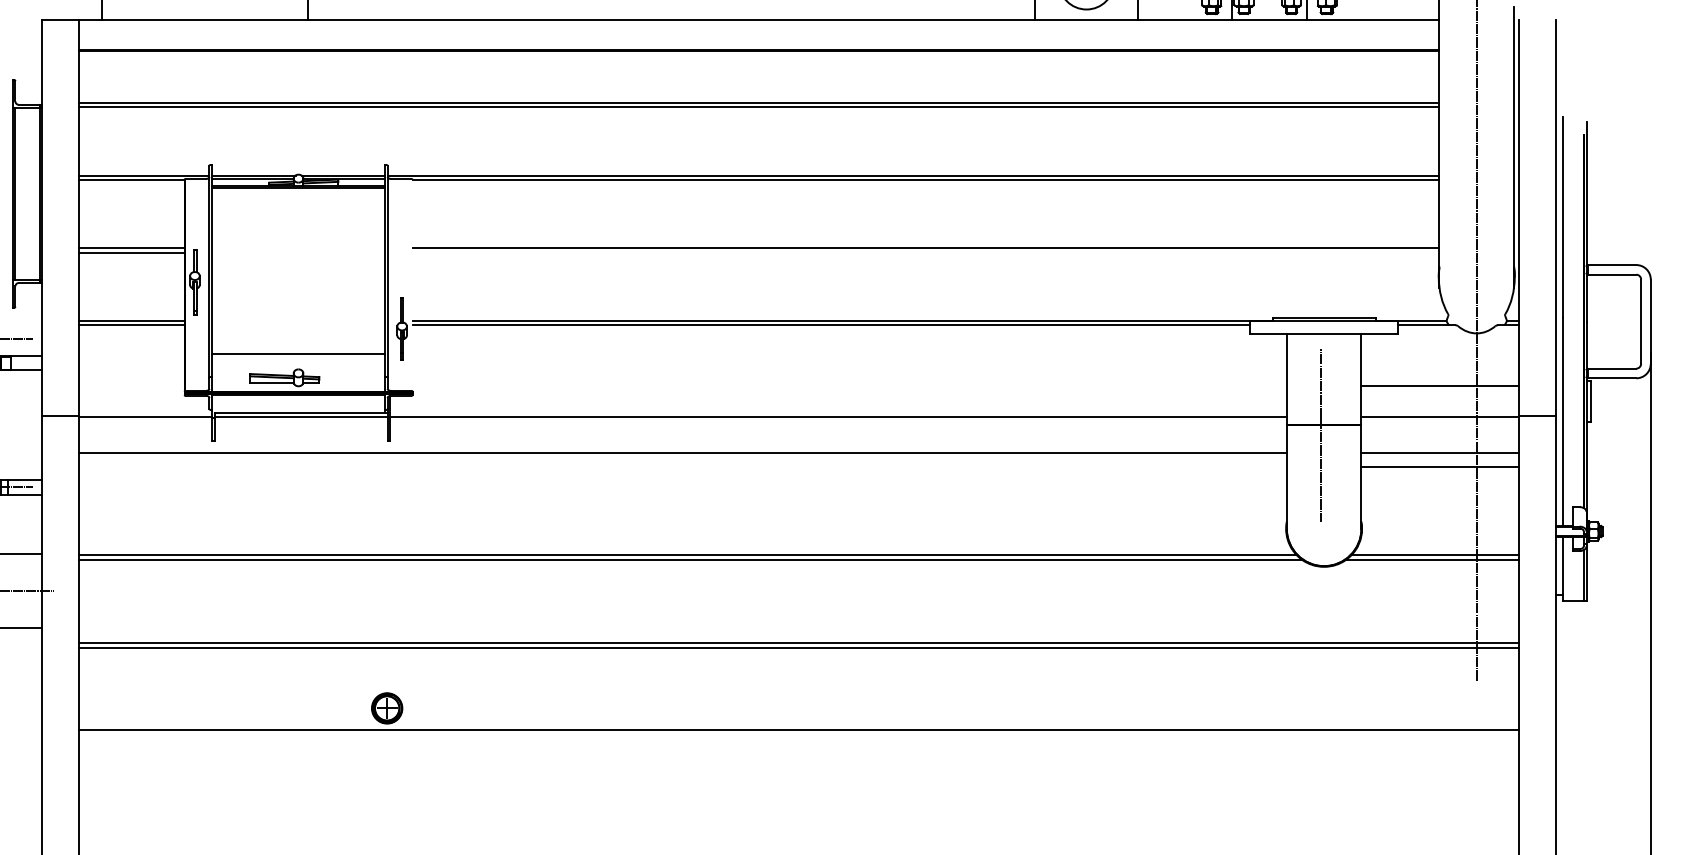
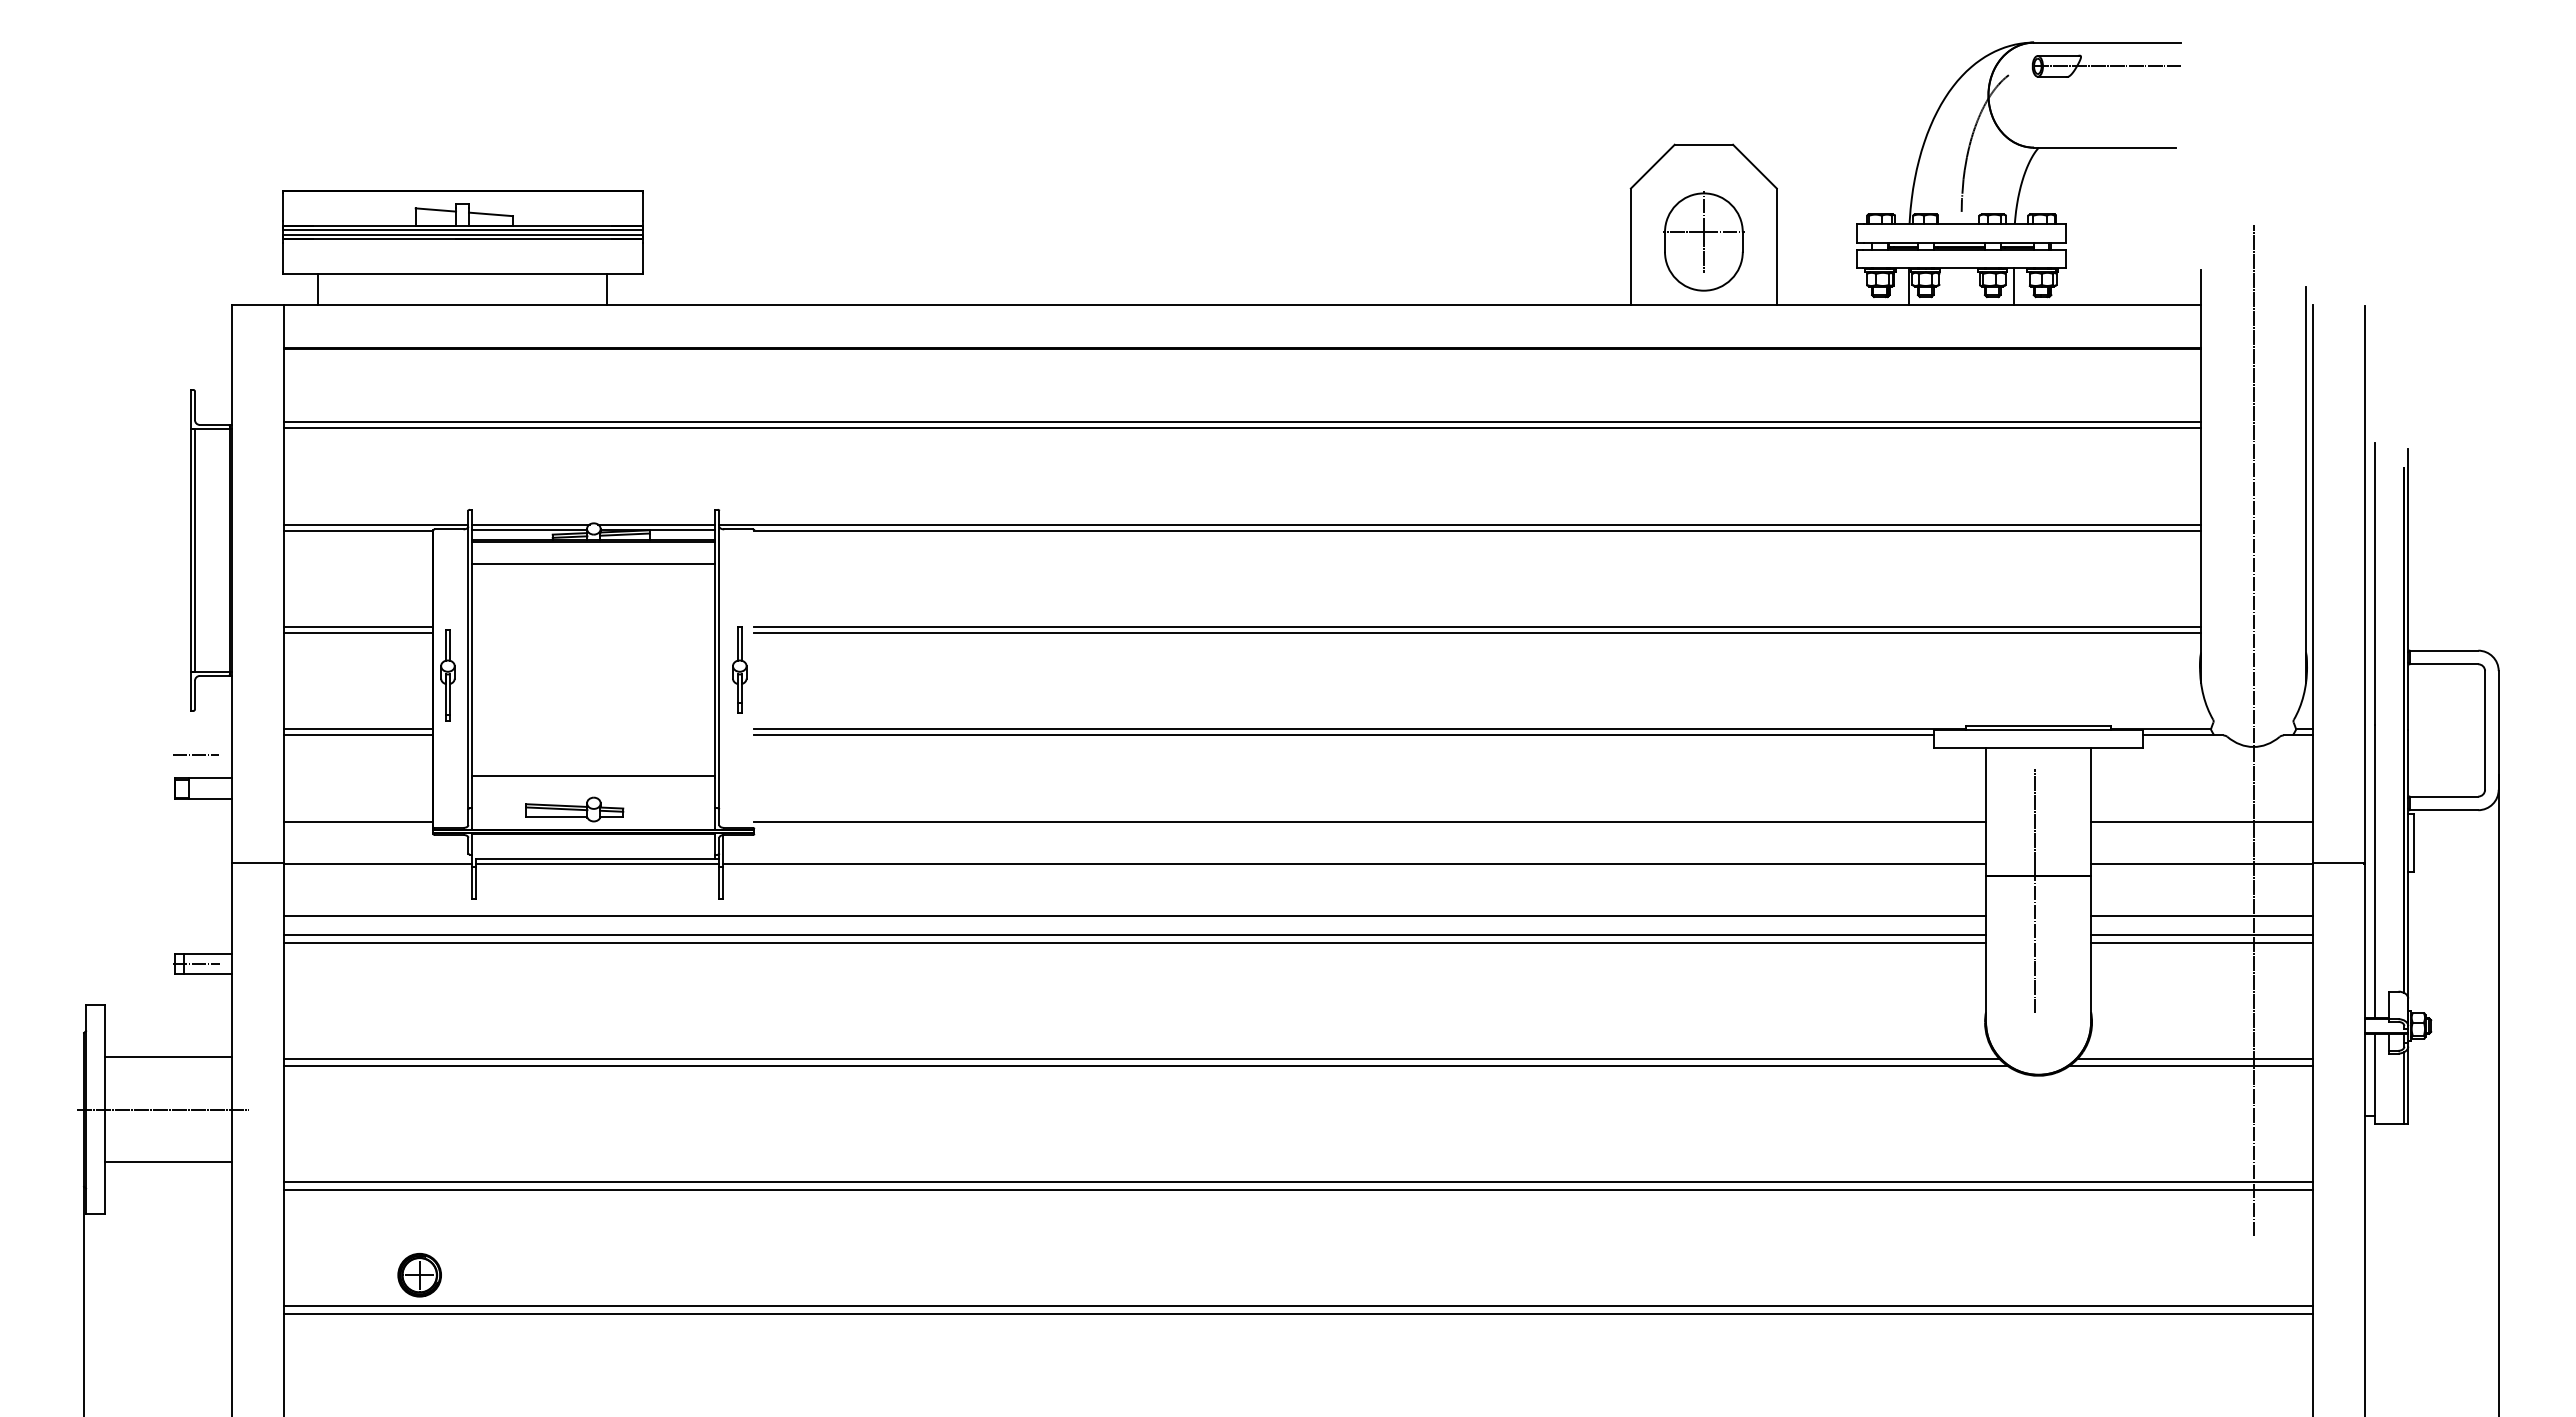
line: (298, 203) -> (593, 563), added
line: (925, 252) -> (1477, 633), added
part: (401, 328) -> (739, 669), moved
line: (131, 386) -> (358, 821), added
line: (849, 386) -> (1370, 821), added
line: (683, 467) -> (1135, 935), added
line: (683, 472) -> (1135, 942), added
line: (1439, 472) -> (2201, 942), added
part: (387, 708) -> (419, 1275), moved
line: (798, 735) -> (1298, 1313), added

